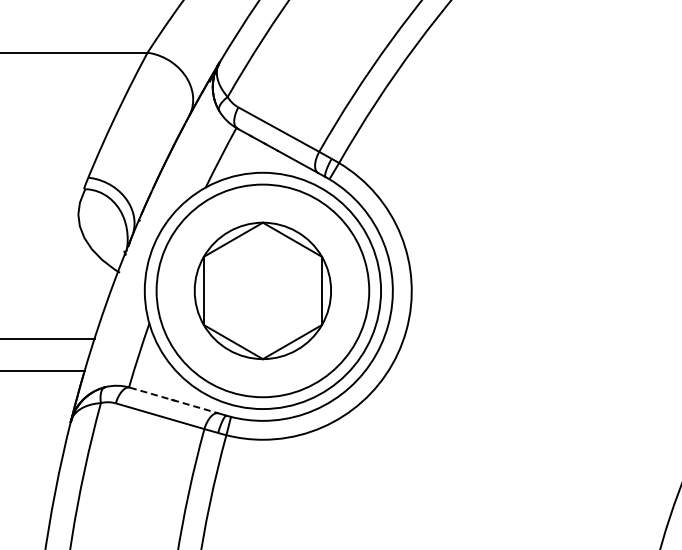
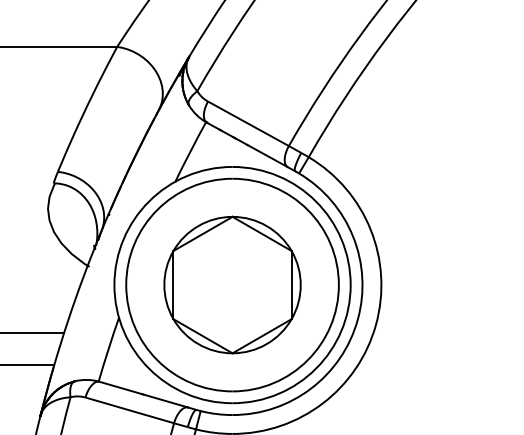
line: (174, 400) -> (144, 394), dashed -> solid

